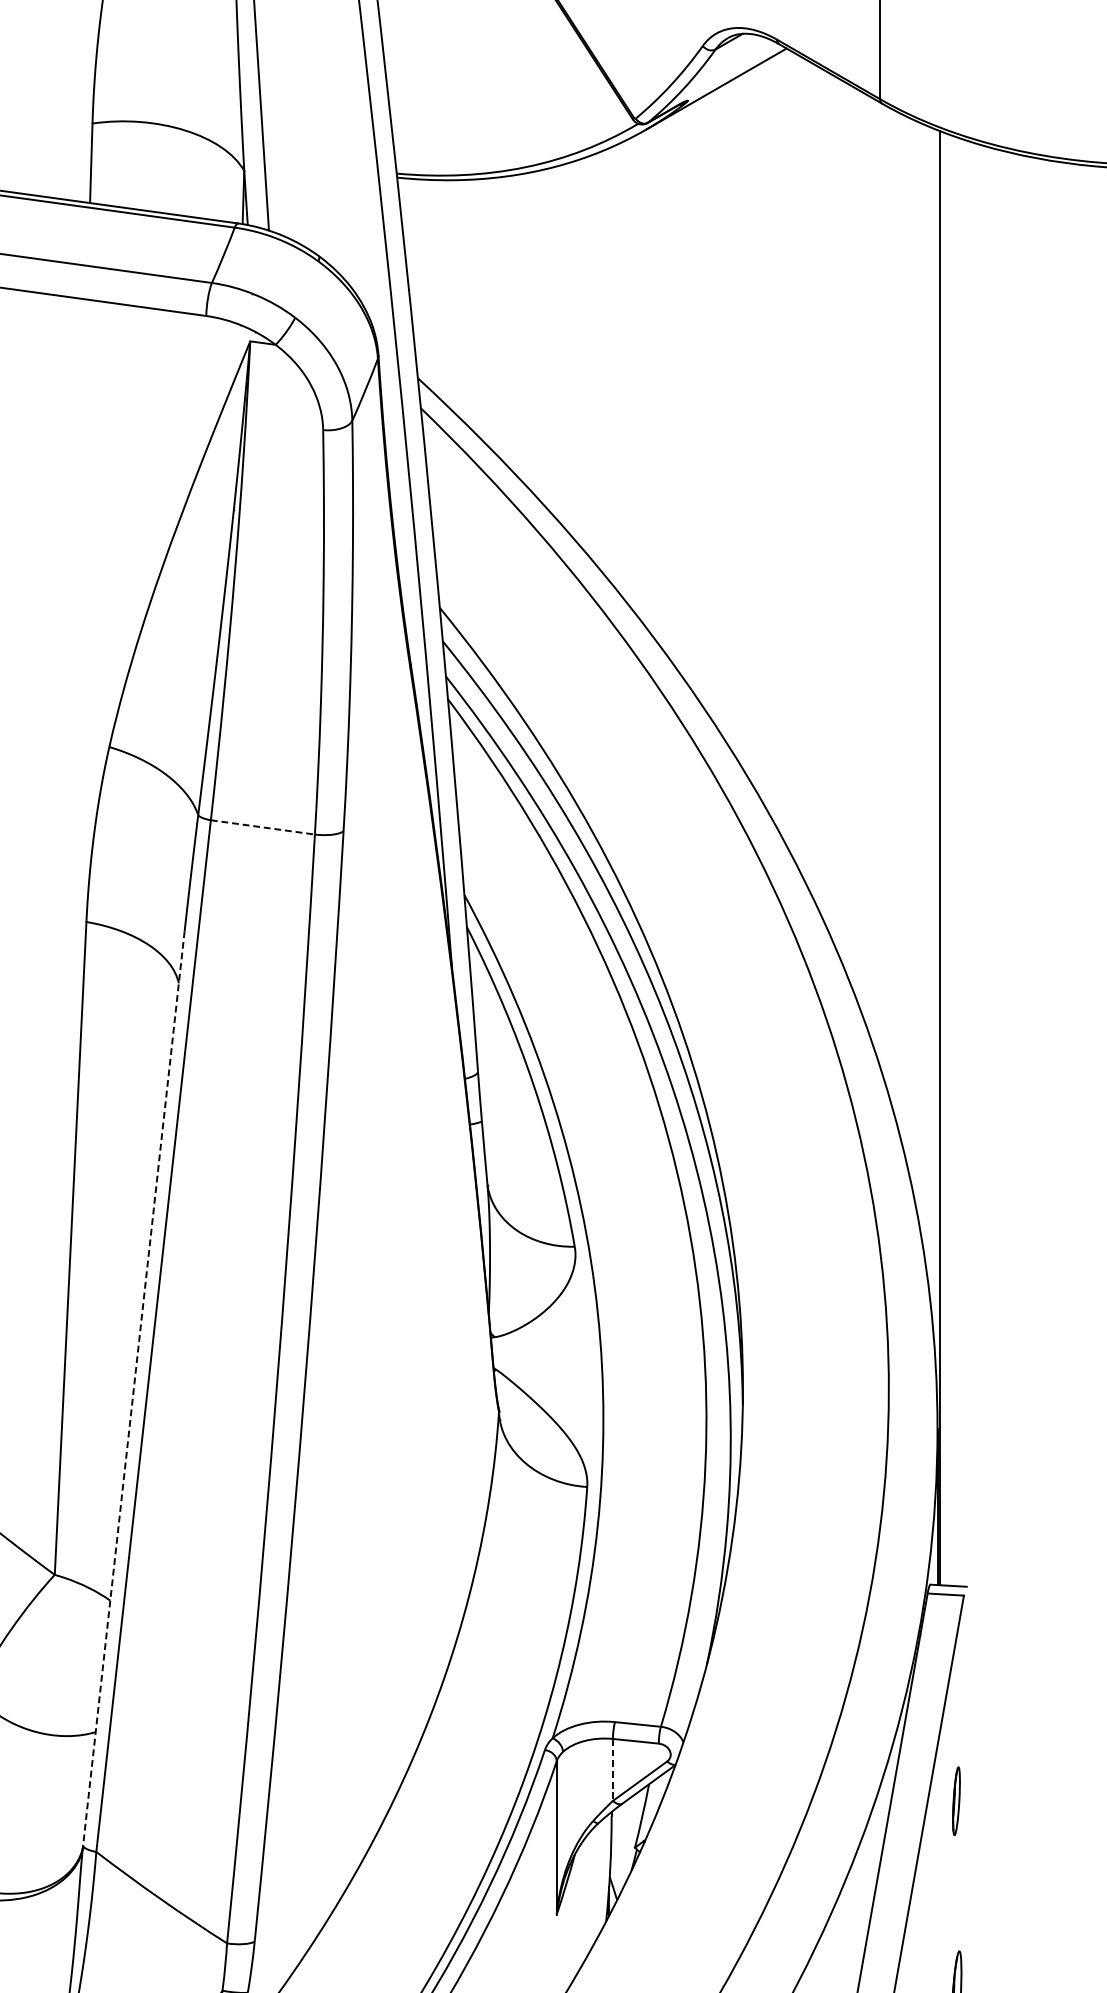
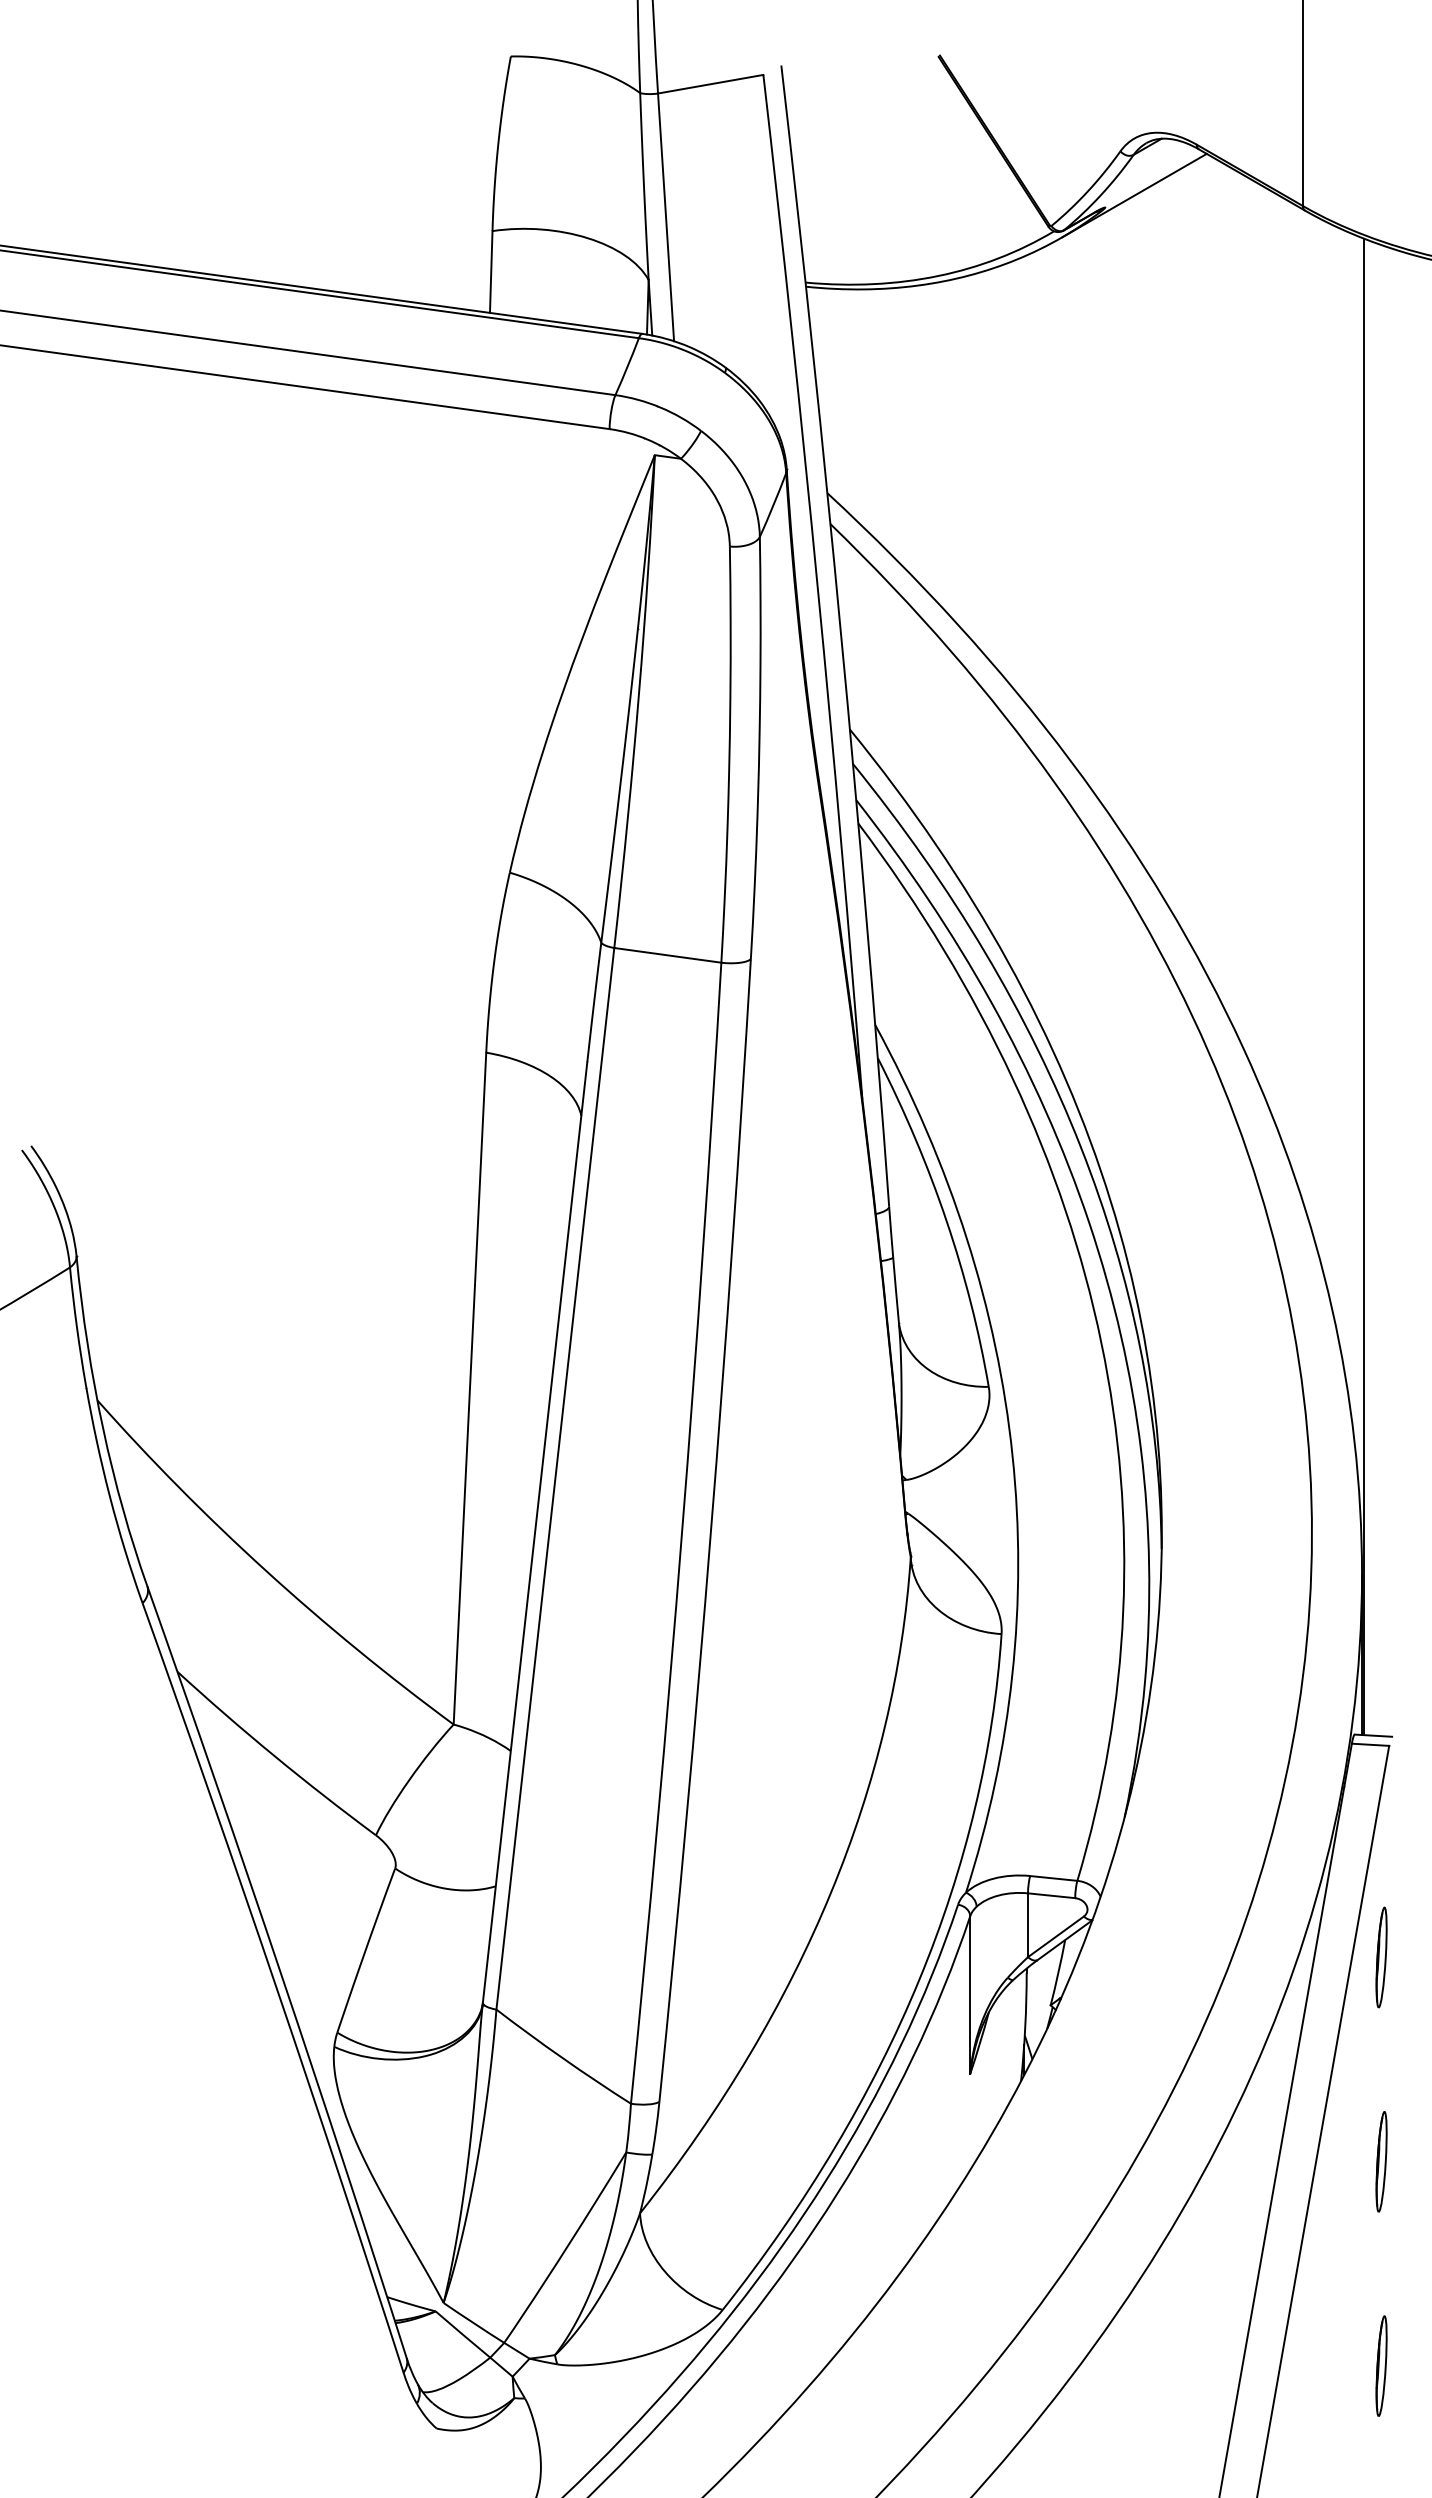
line: (263, 827) -> (668, 955), dashed -> solid
line: (134, 1389) -> (535, 1533), dashed -> solid
line: (613, 1770) -> (1028, 1925), dashed -> solid
part: (956, 1801) -> (1381, 1957), size x1.43

